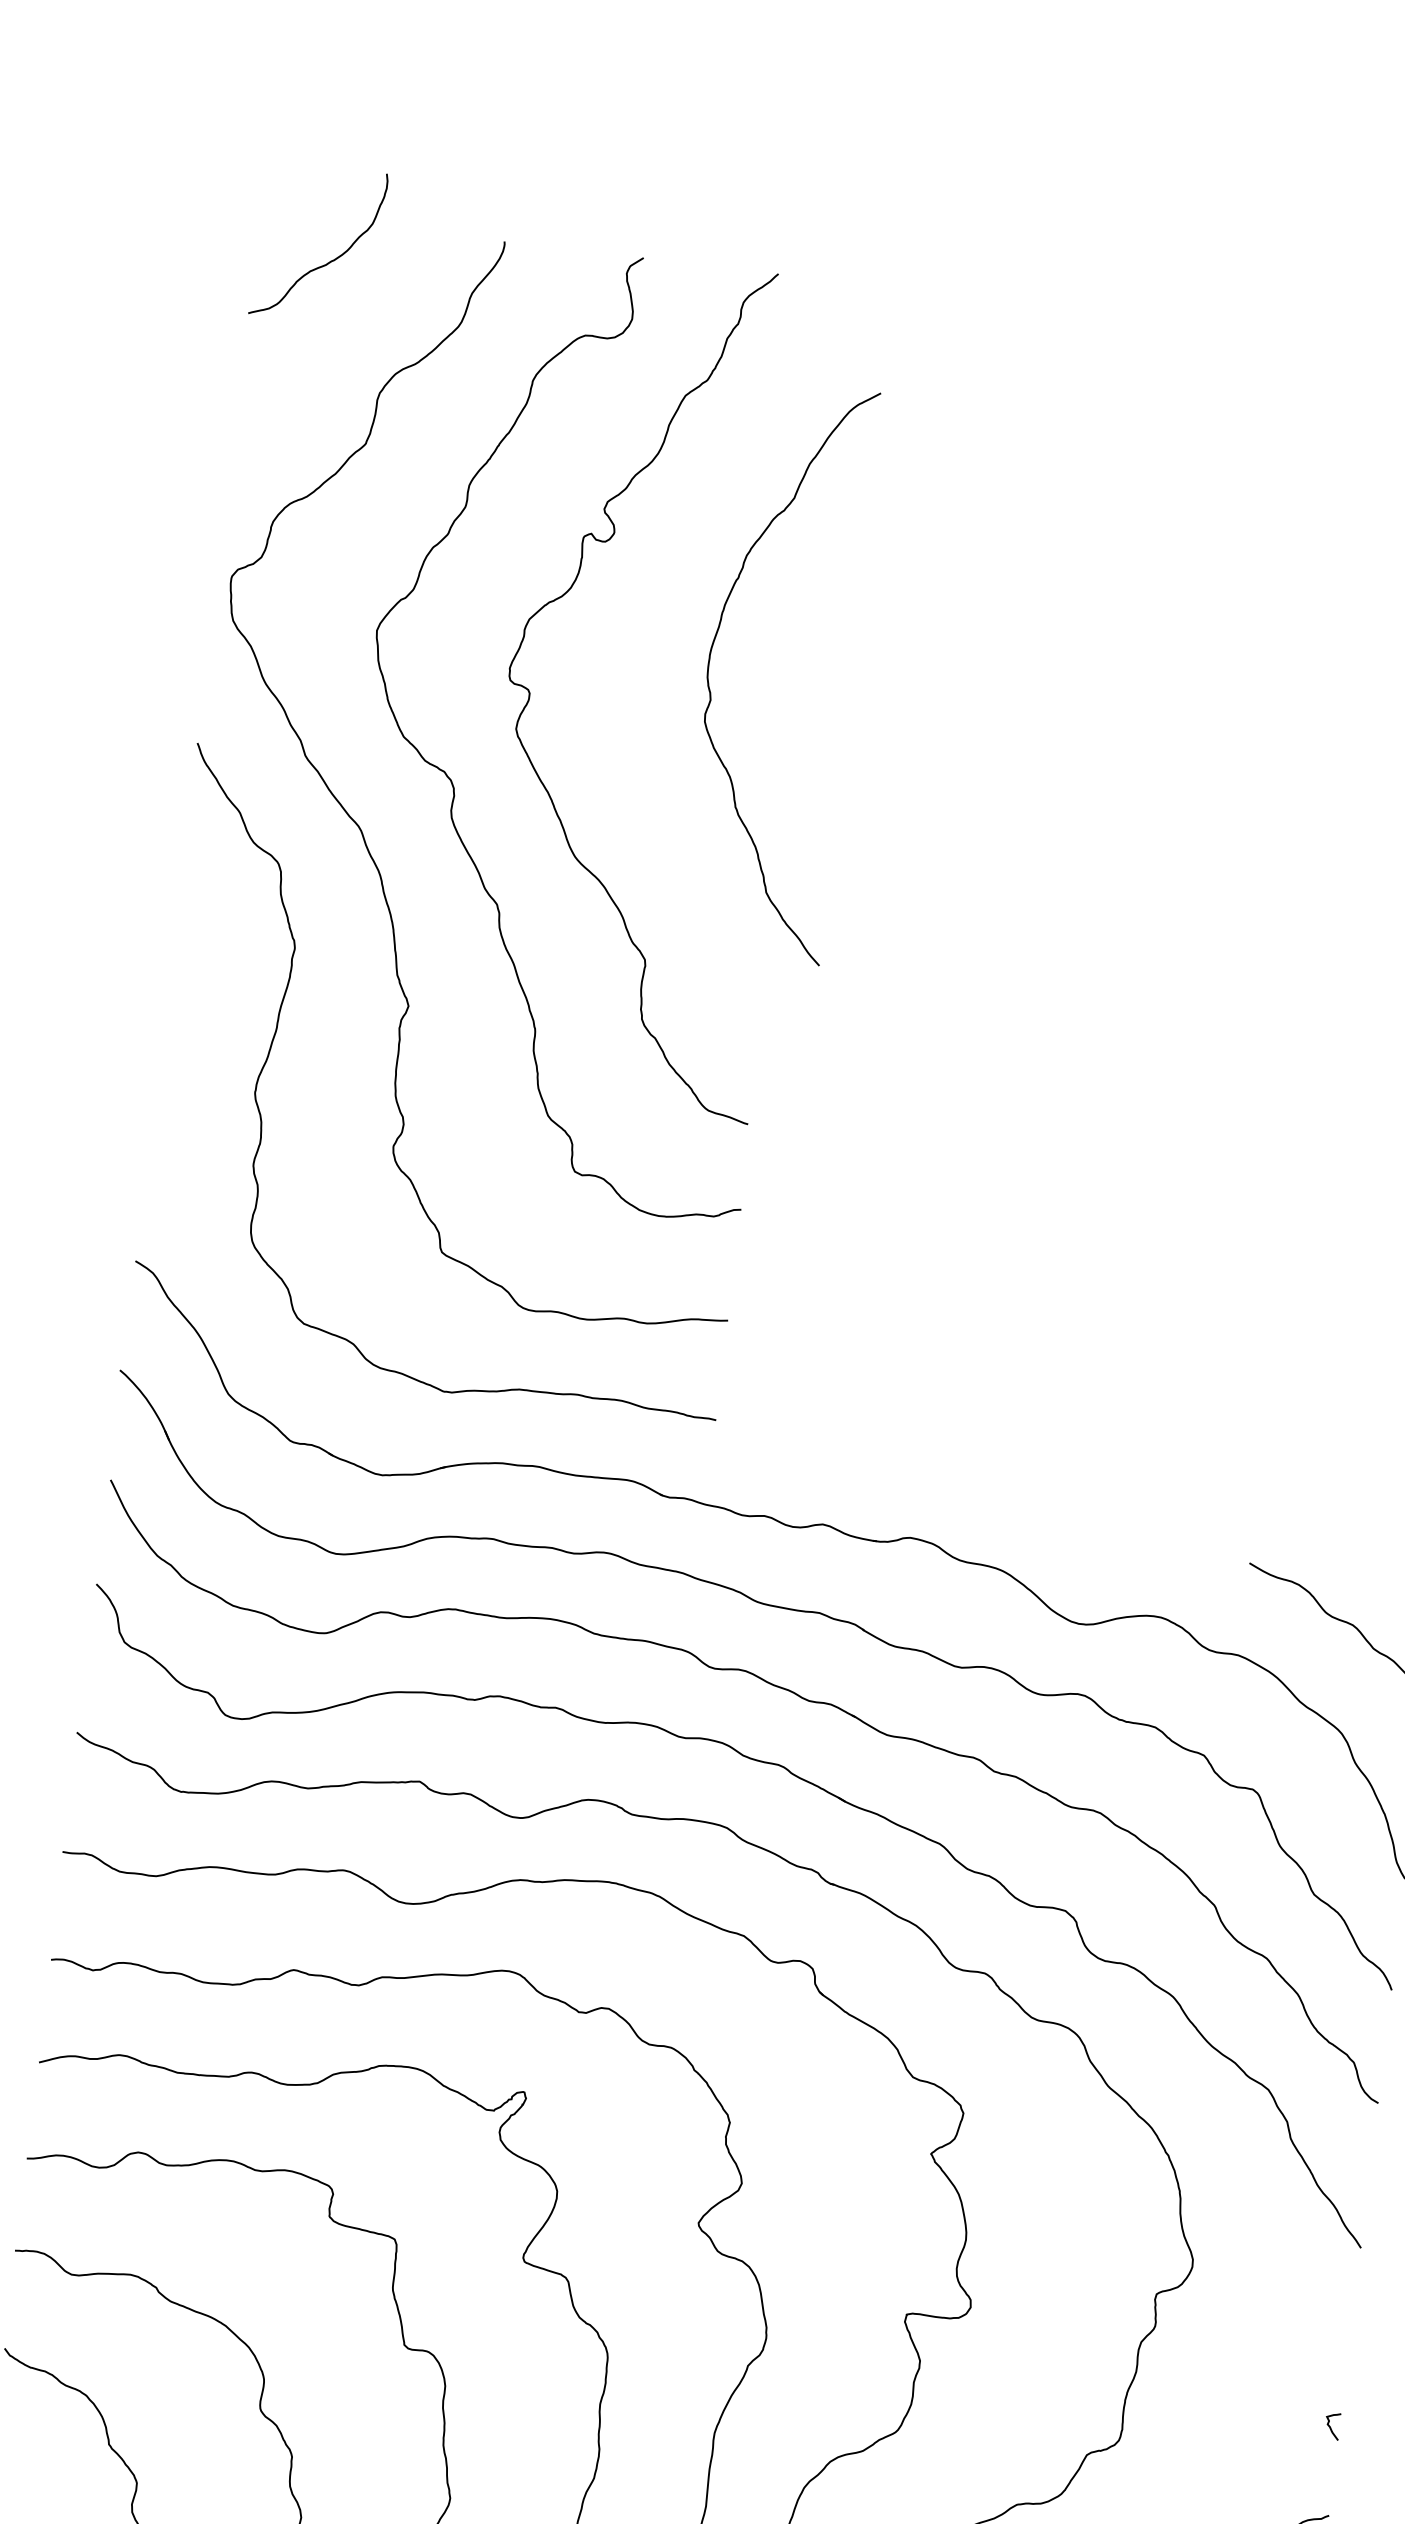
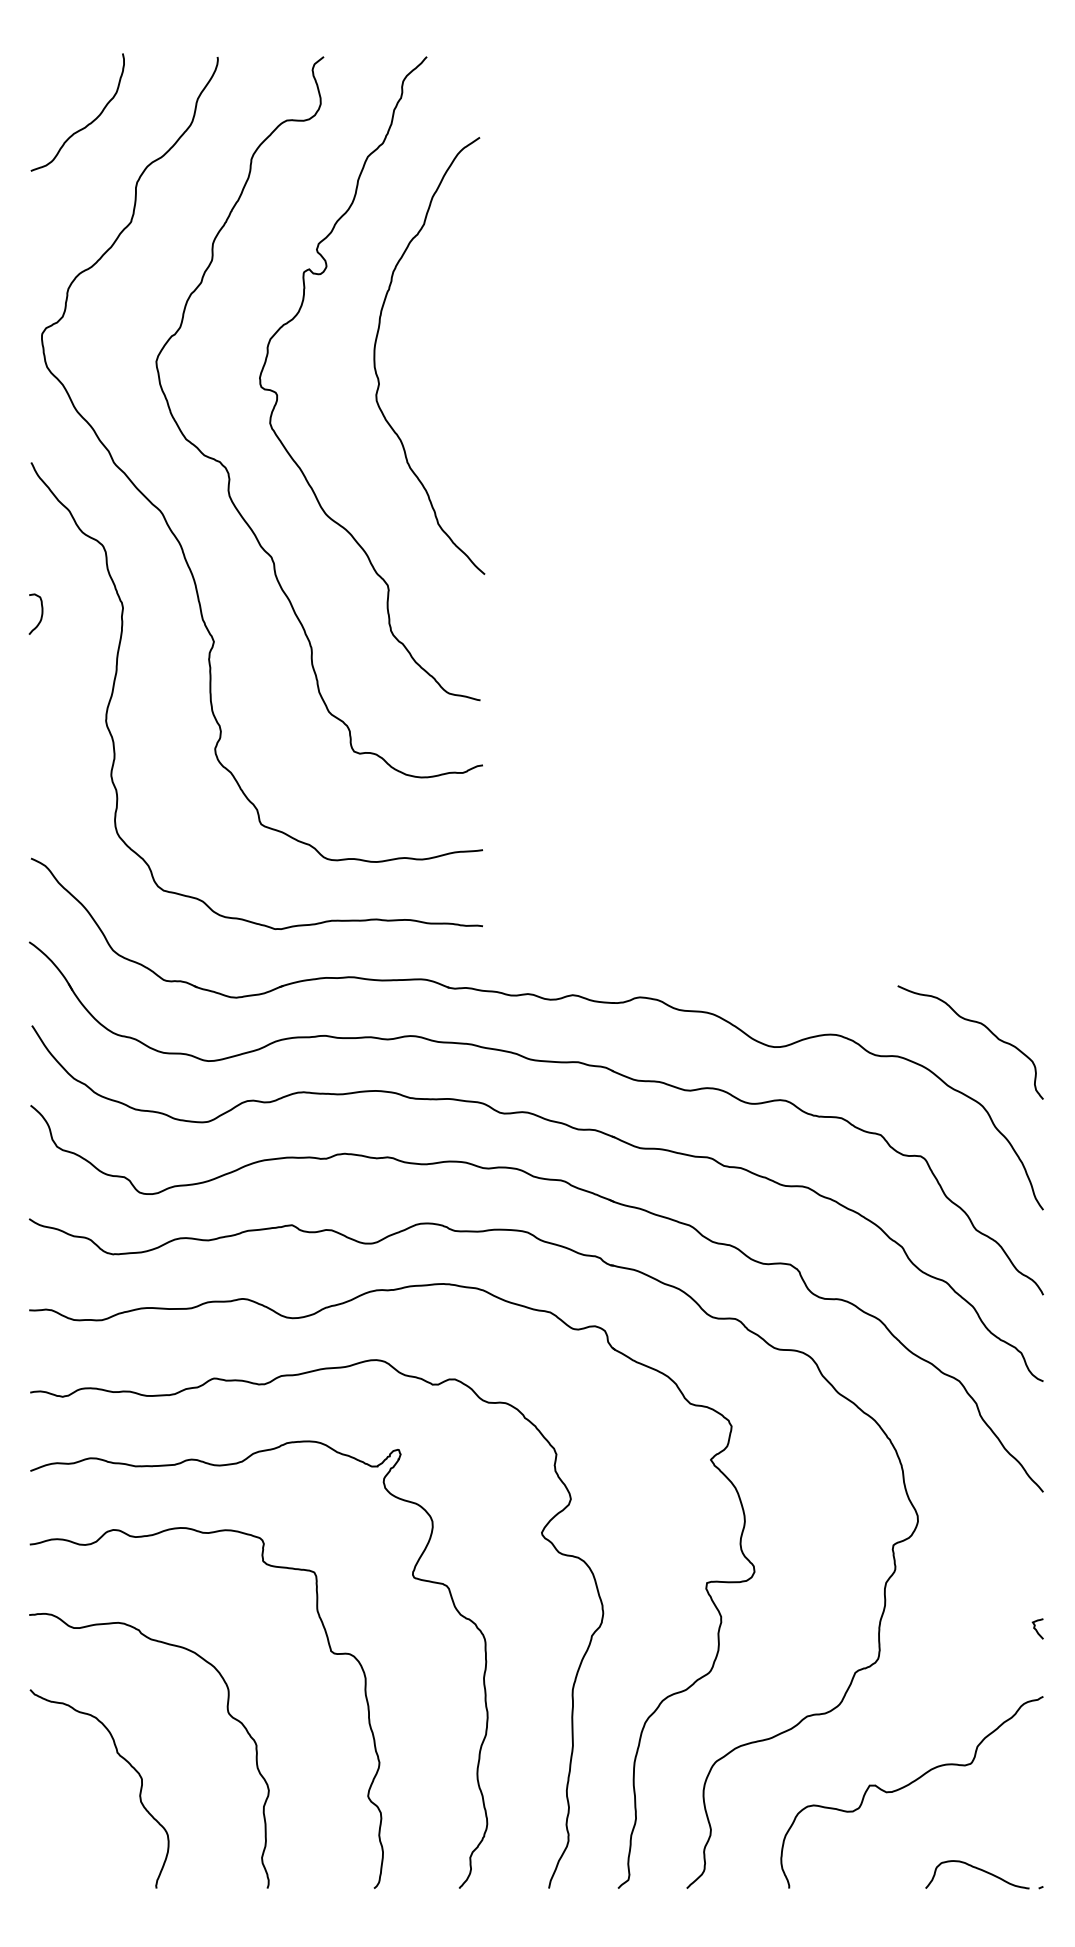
curve: (331, 260) -> (88, 123), moved
curve: (710, 662) -> (375, 355), moved
curve: (187, 942) -> (41, 613), added

